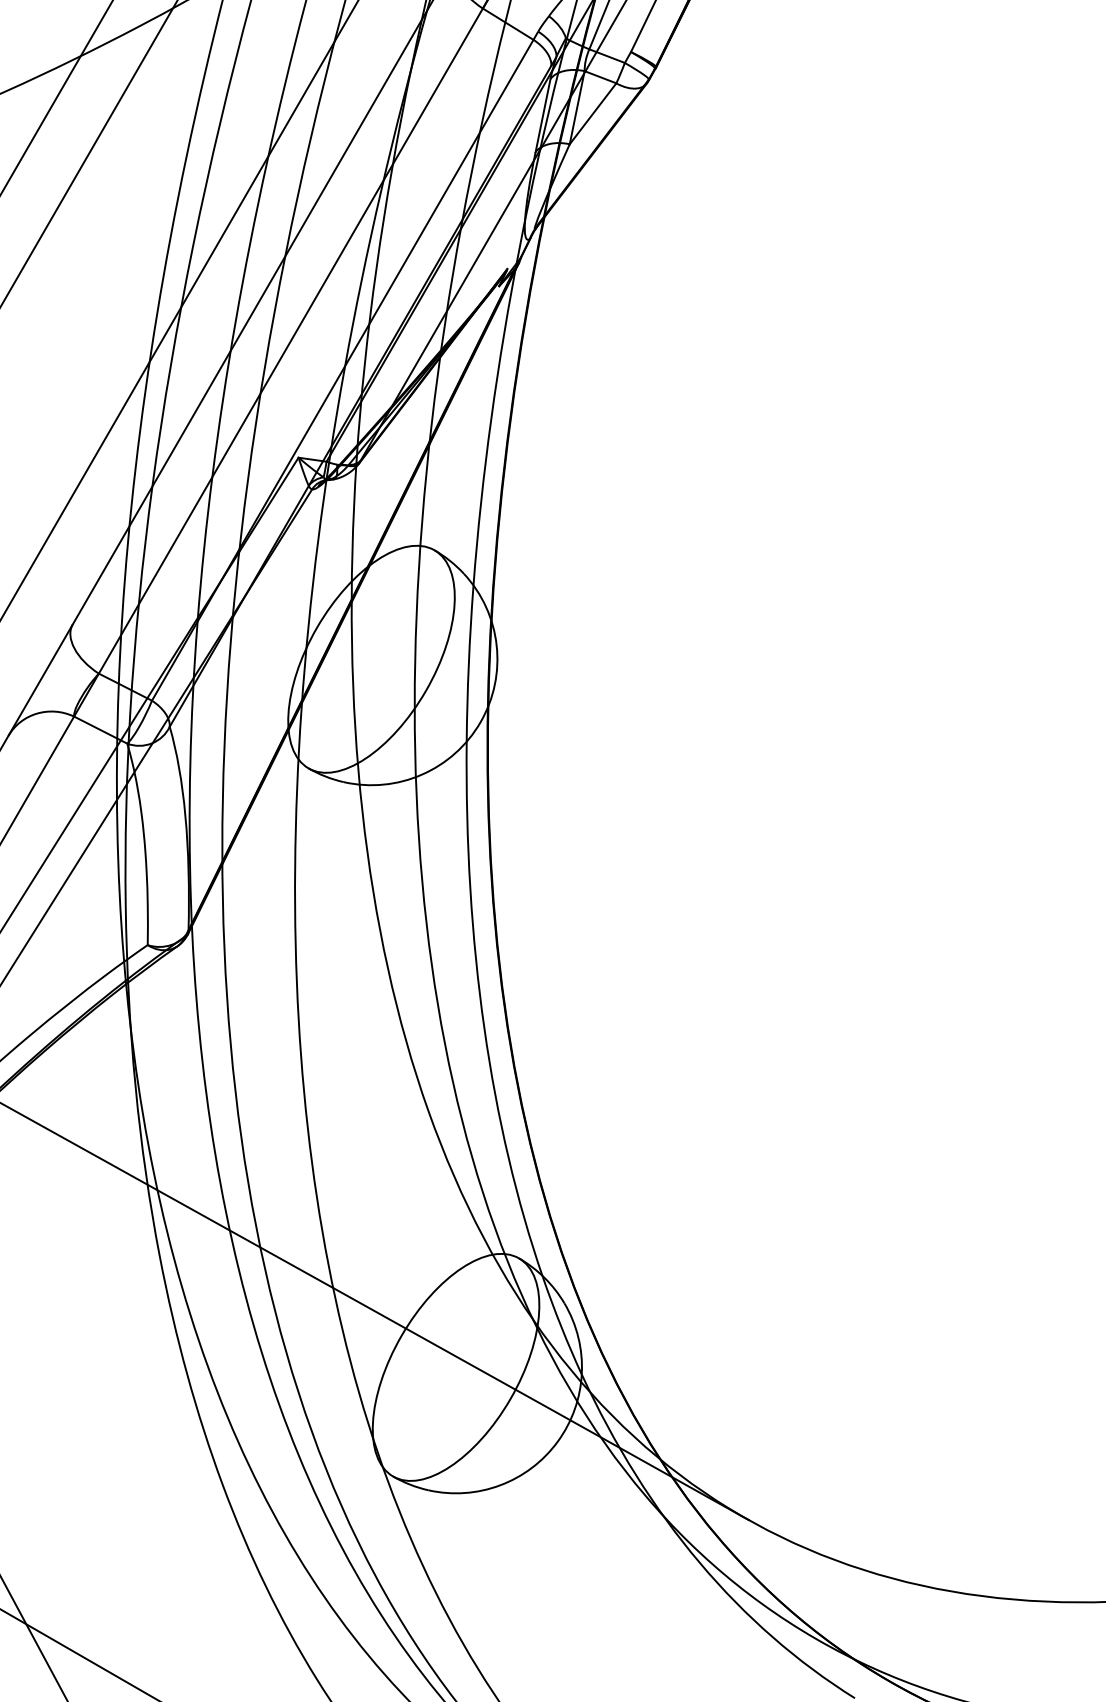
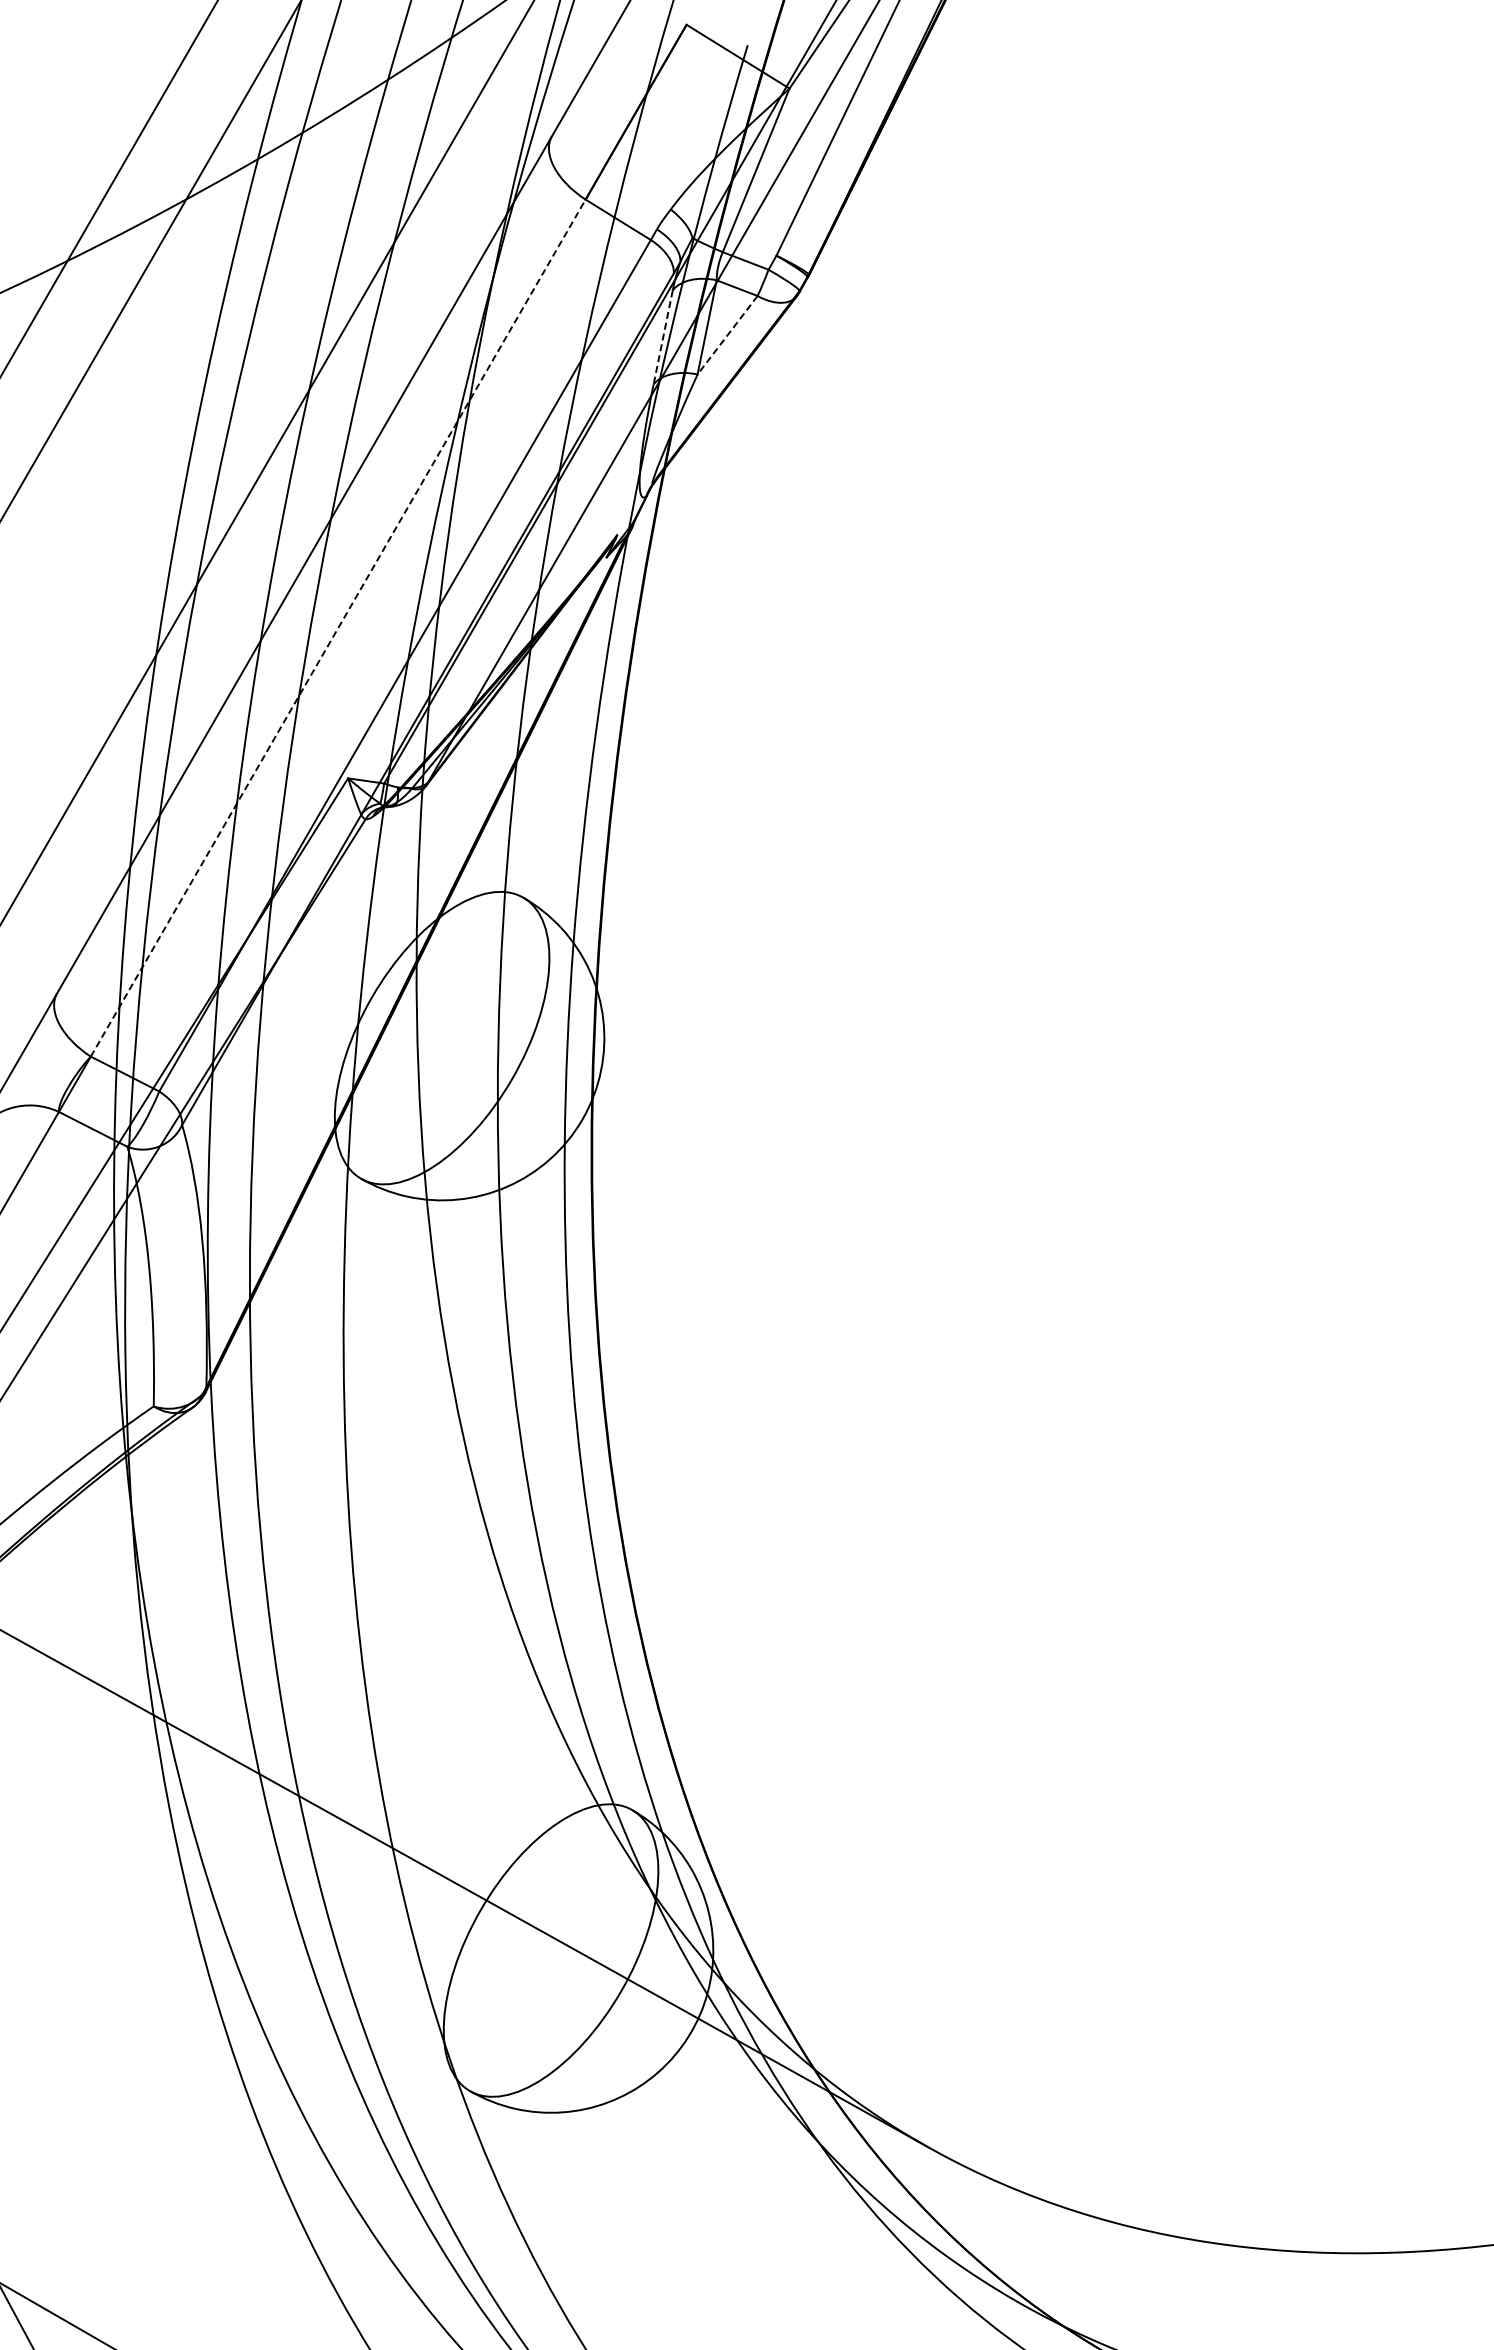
line: (592, 113) -> (727, 335), solid -> dashed
line: (543, 116) -> (663, 338), solid -> dashed
line: (291, 341) -> (338, 628), solid -> dashed

